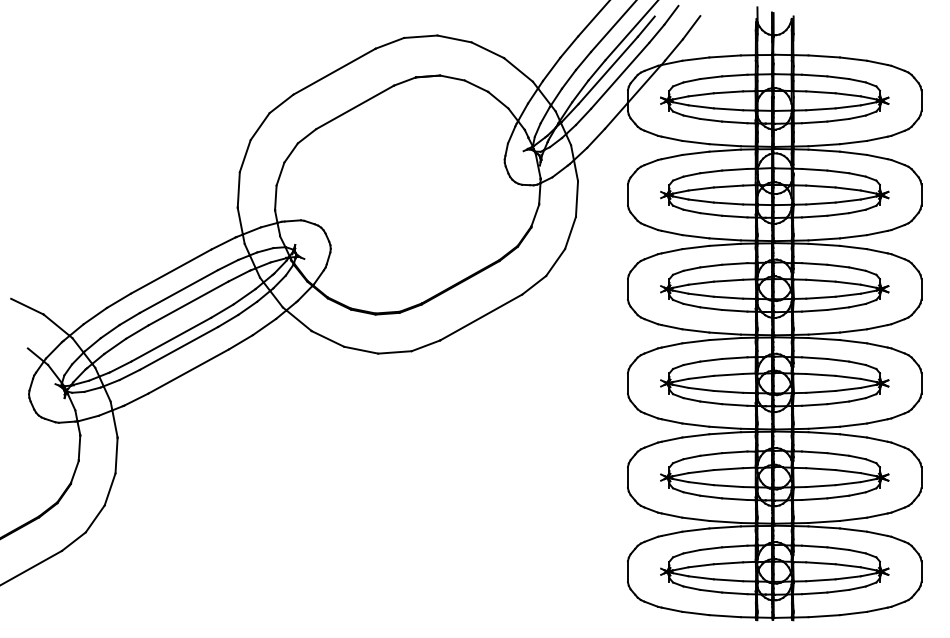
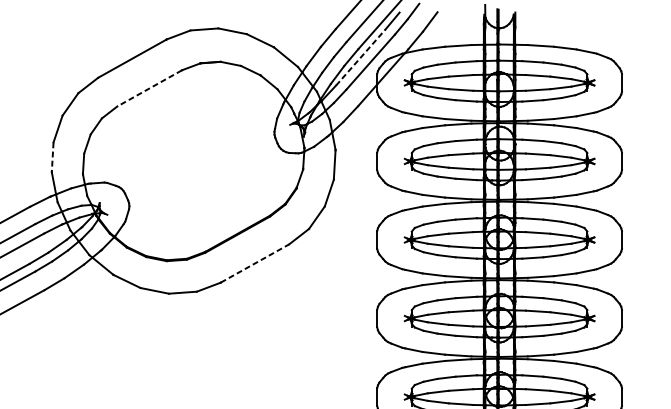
line: (608, 70) -> (360, 57), solid -> dashed
line: (354, 107) -> (149, 88), solid -> dashed
line: (238, 189) -> (52, 156), solid -> dashed
line: (481, 317) -> (255, 263), solid -> dashed

